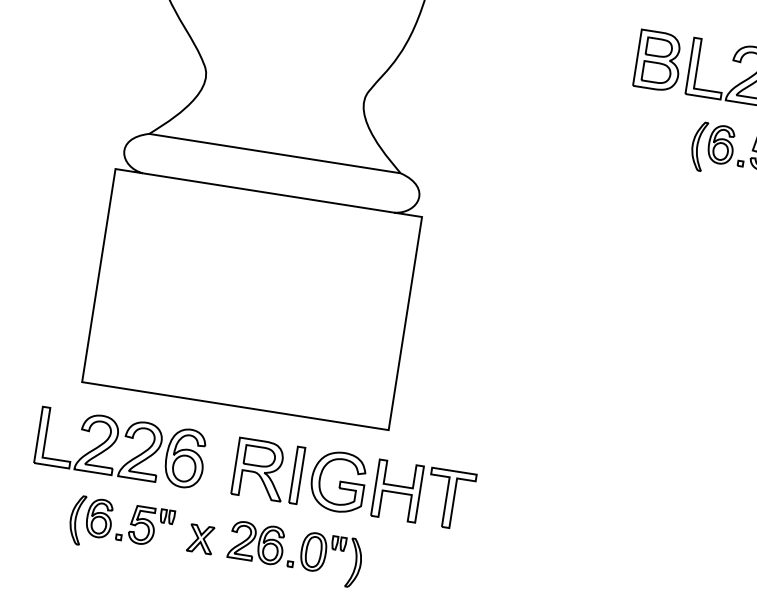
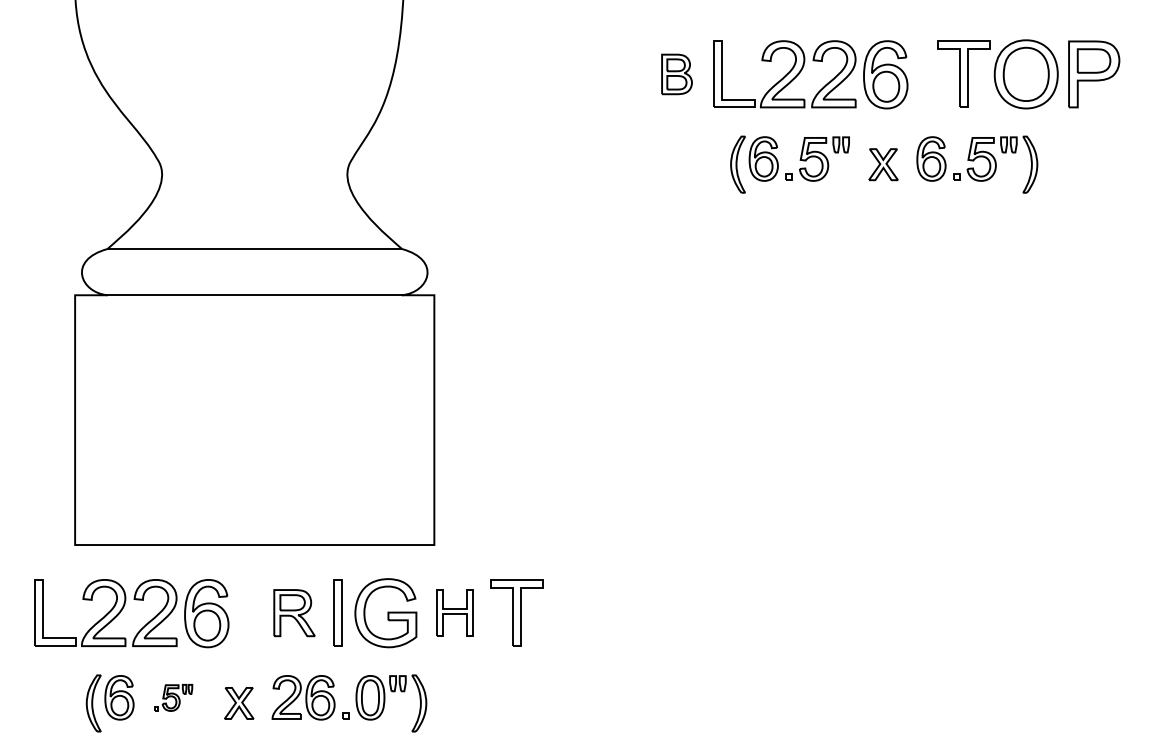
part: (658, 61) -> (676, 74), size x0.6
part: (260, 469) -> (294, 612), size x0.7
part: (396, 490) -> (454, 612), size x0.7
part: (145, 525) -> (173, 697), size x0.6

